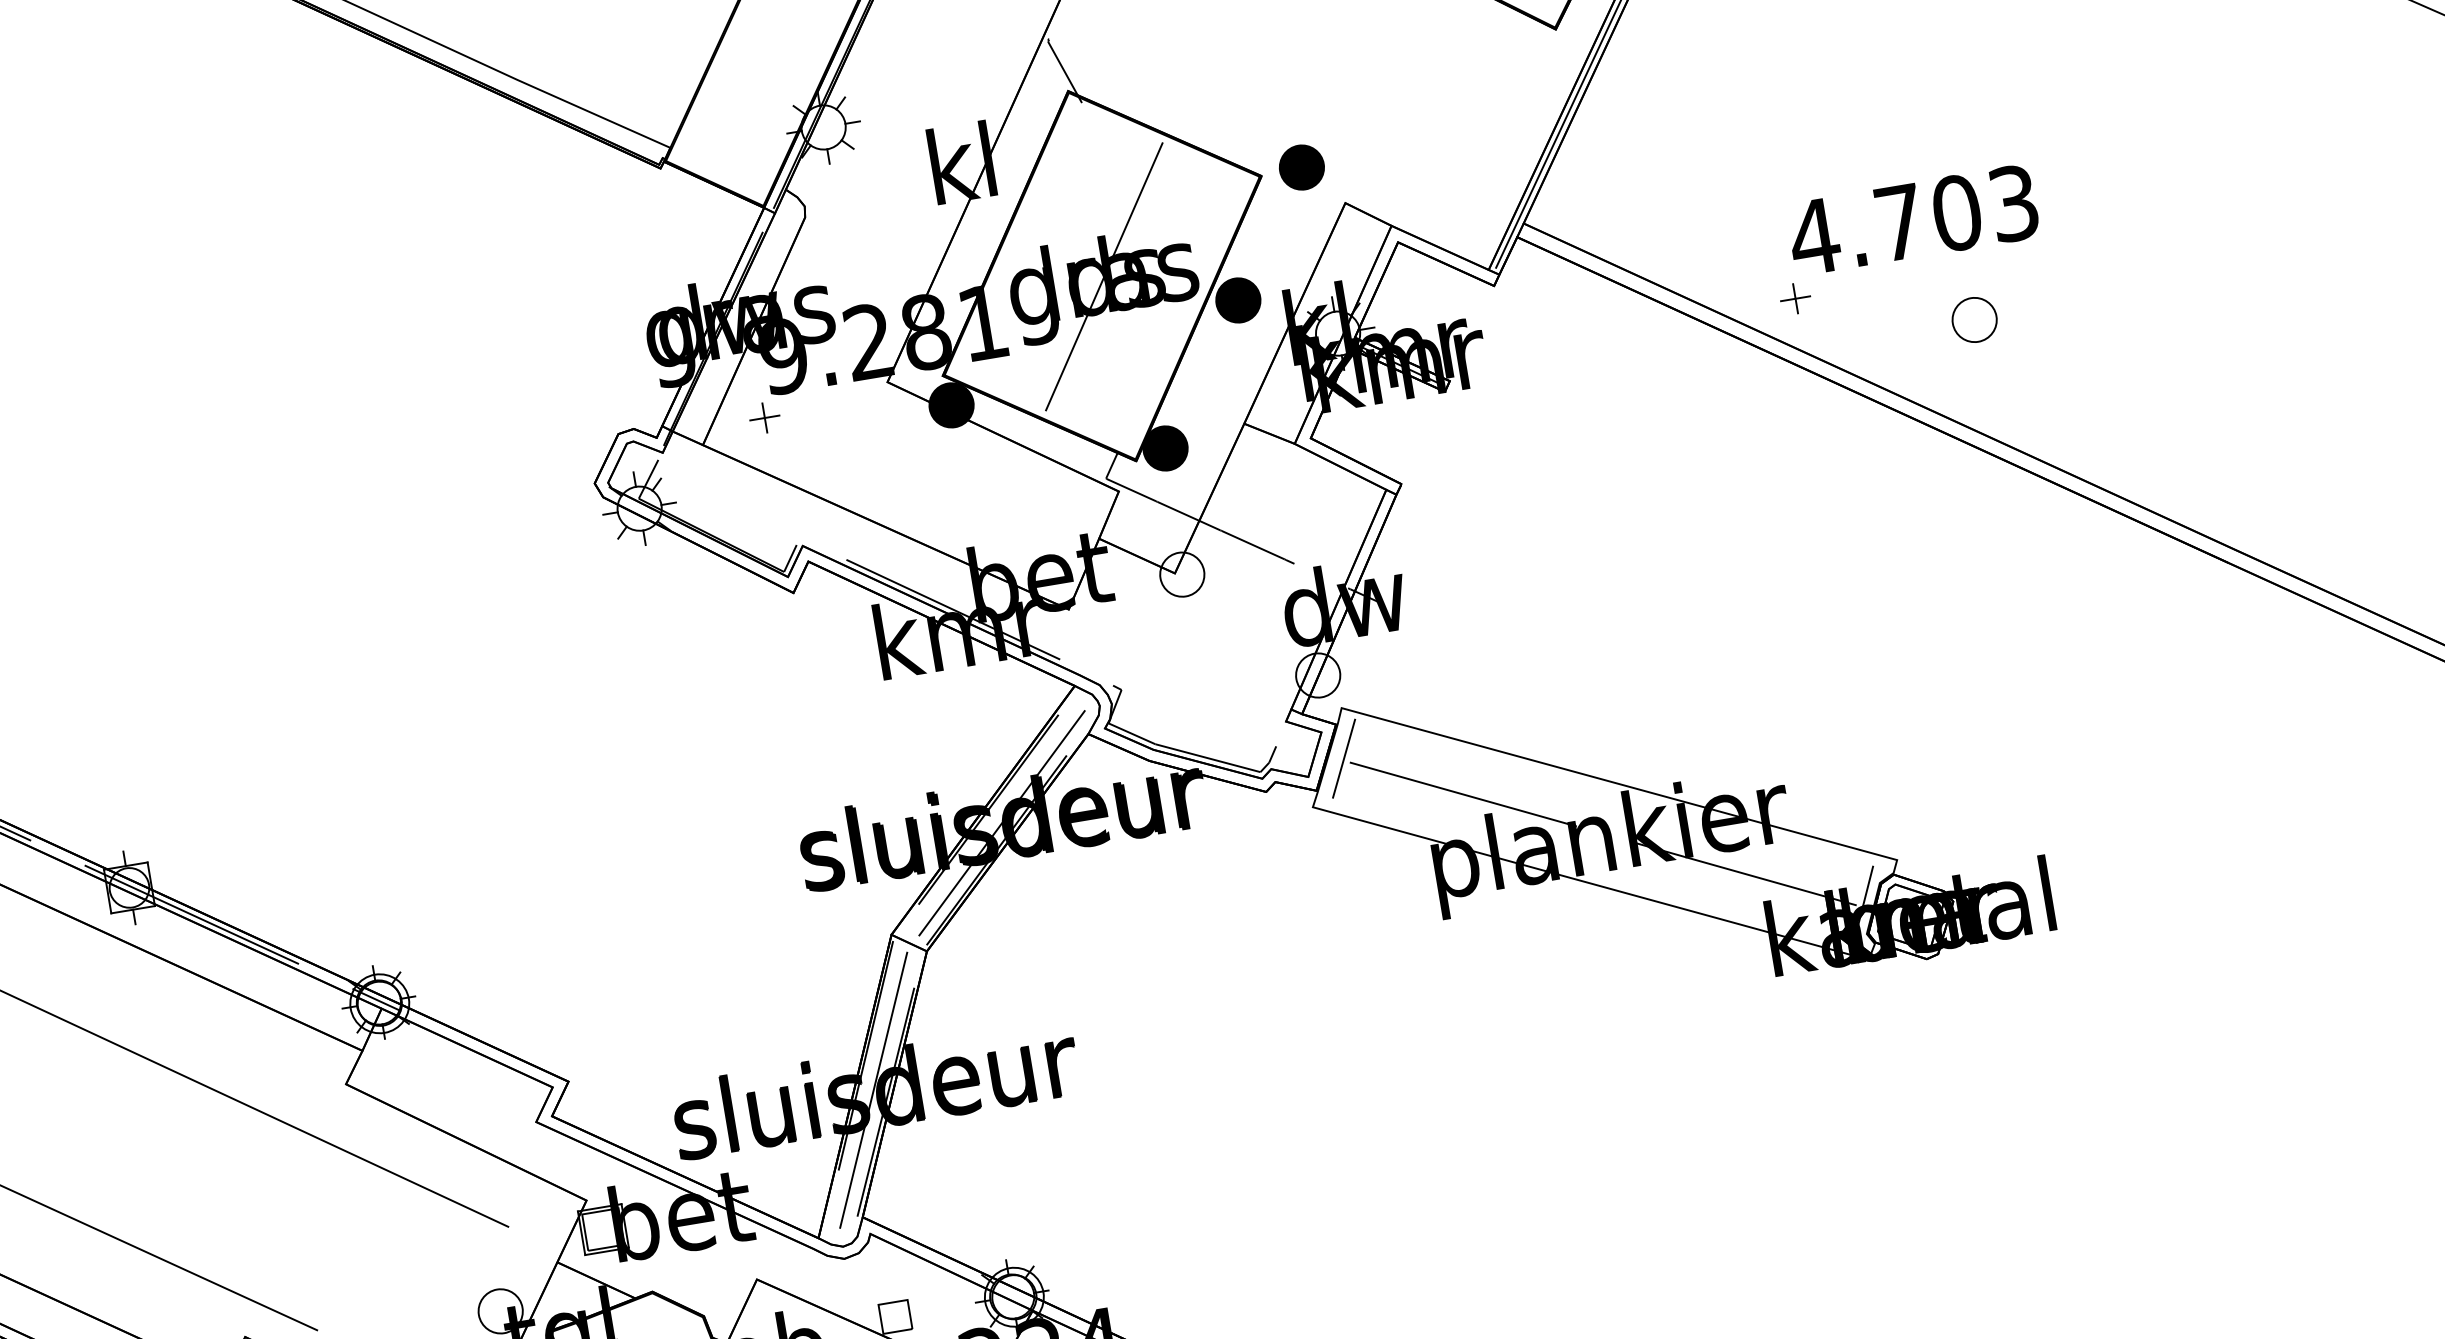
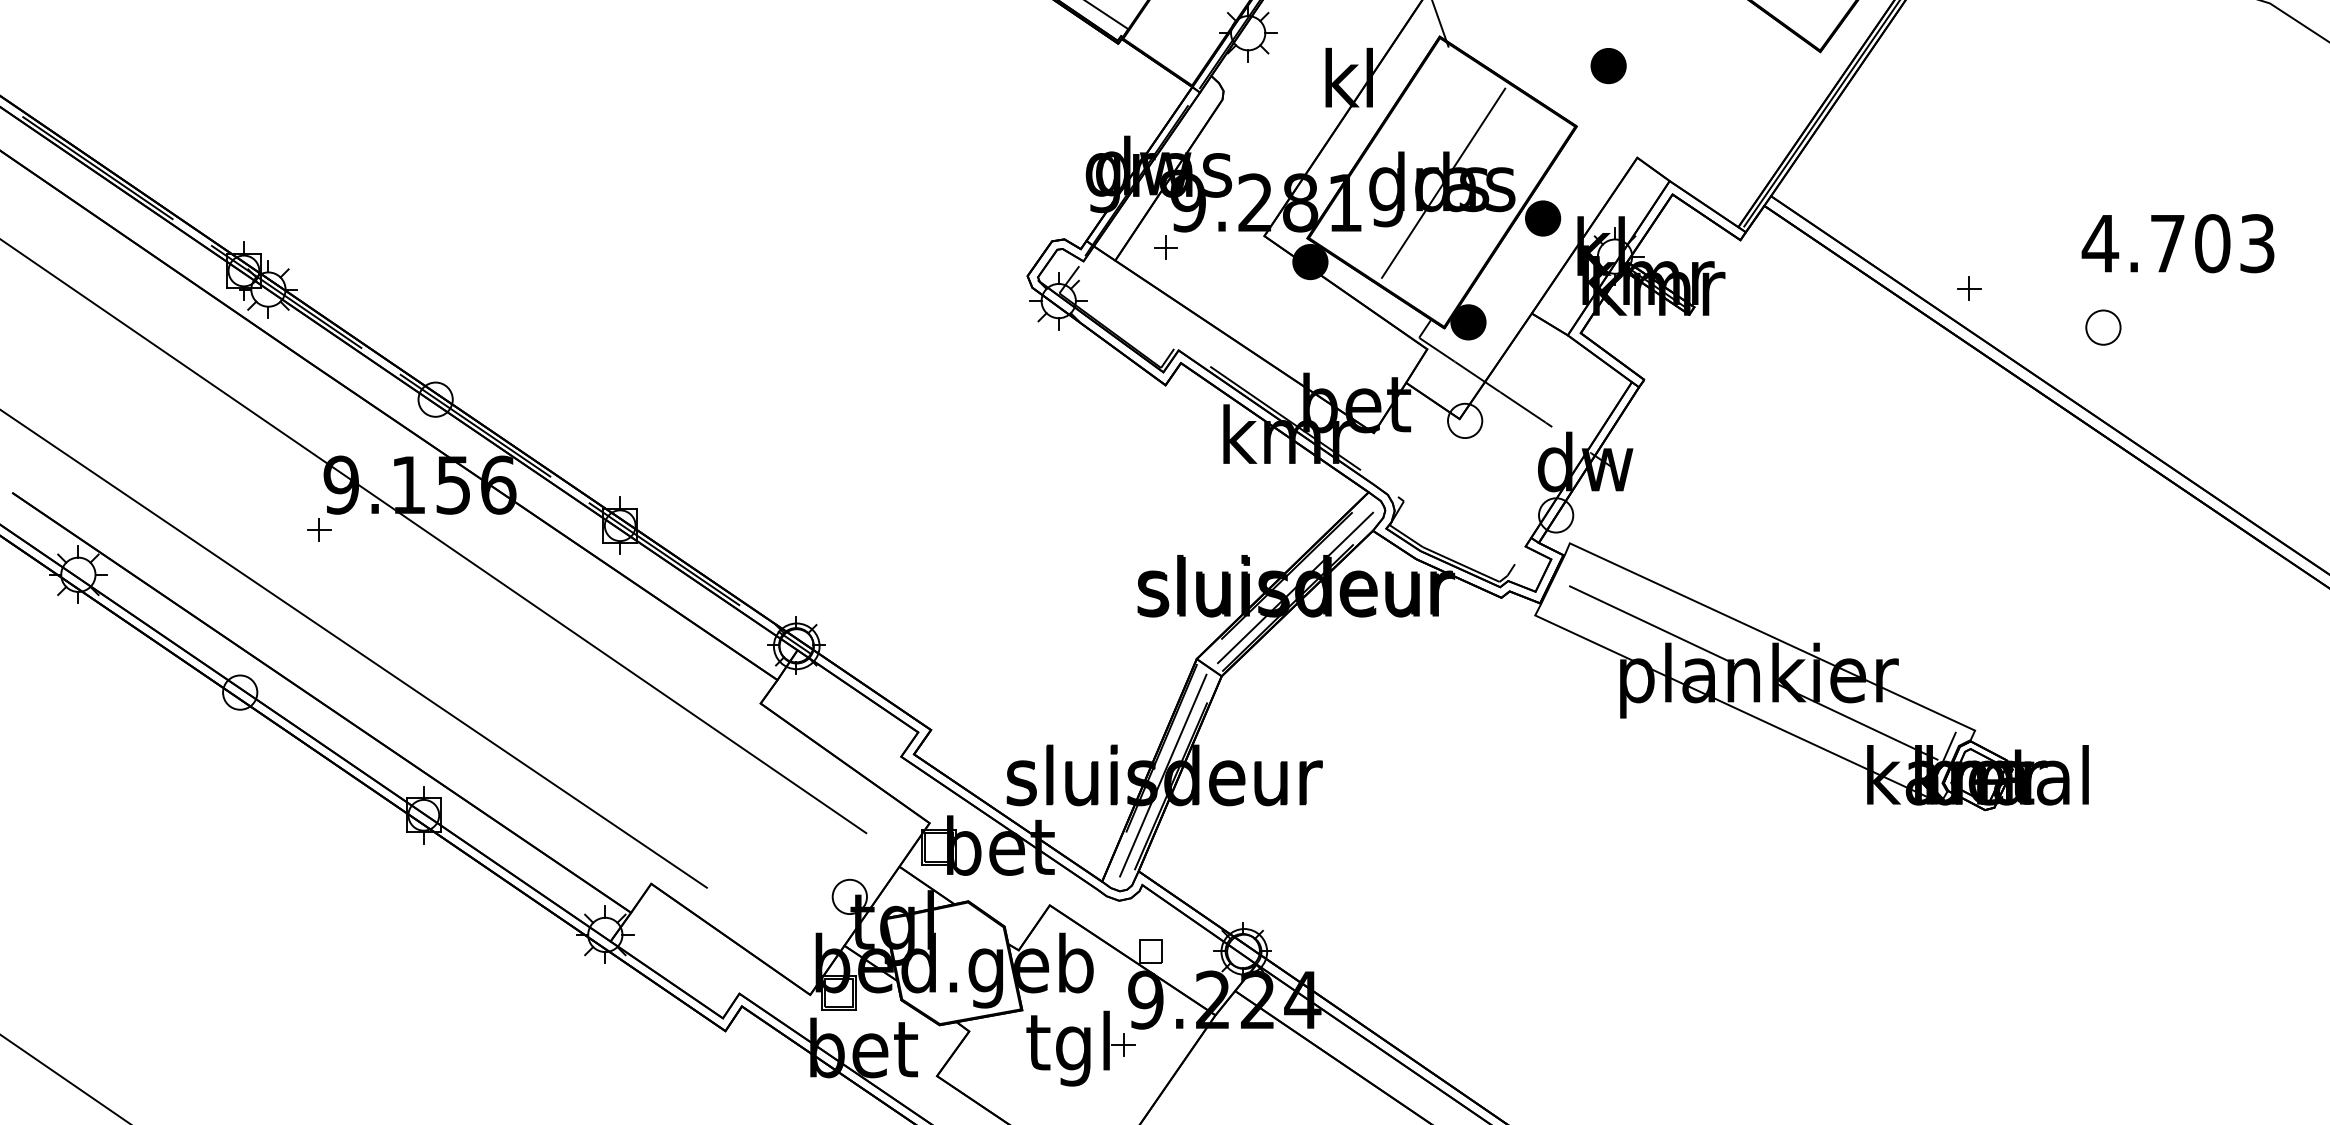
part: (1301, 168) -> (1608, 66), moved
text: (1912, 220) -> (2177, 243), moved
line: (1343, 759) -> (1564, 582), removed

